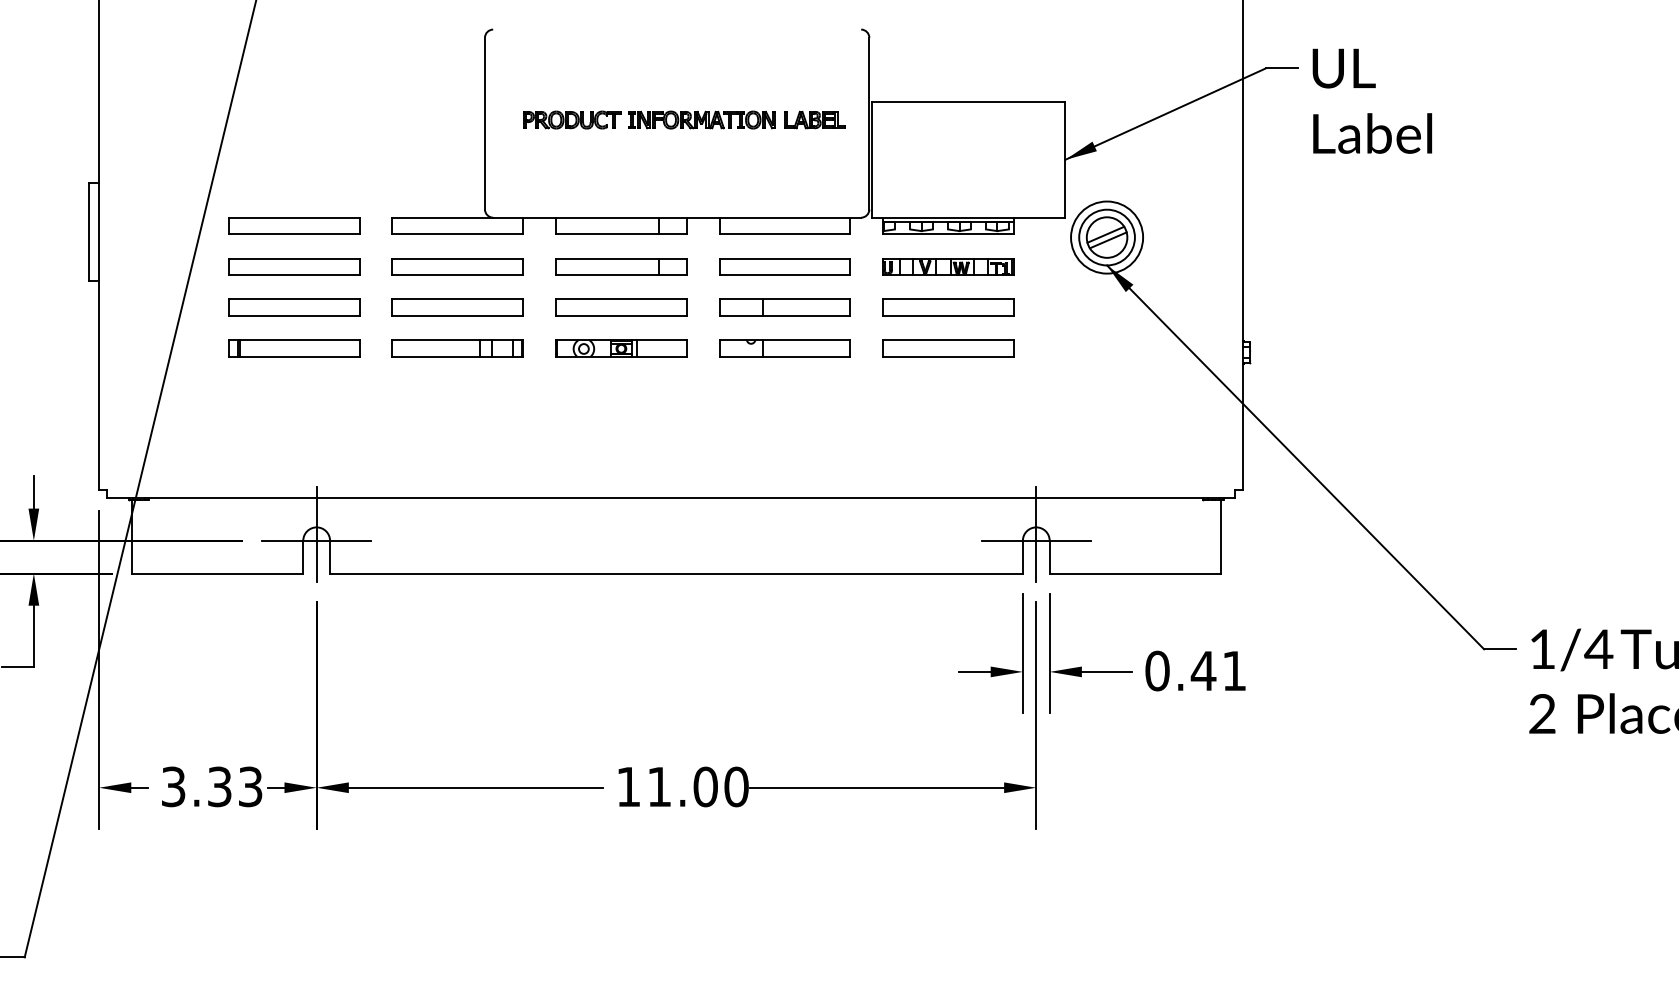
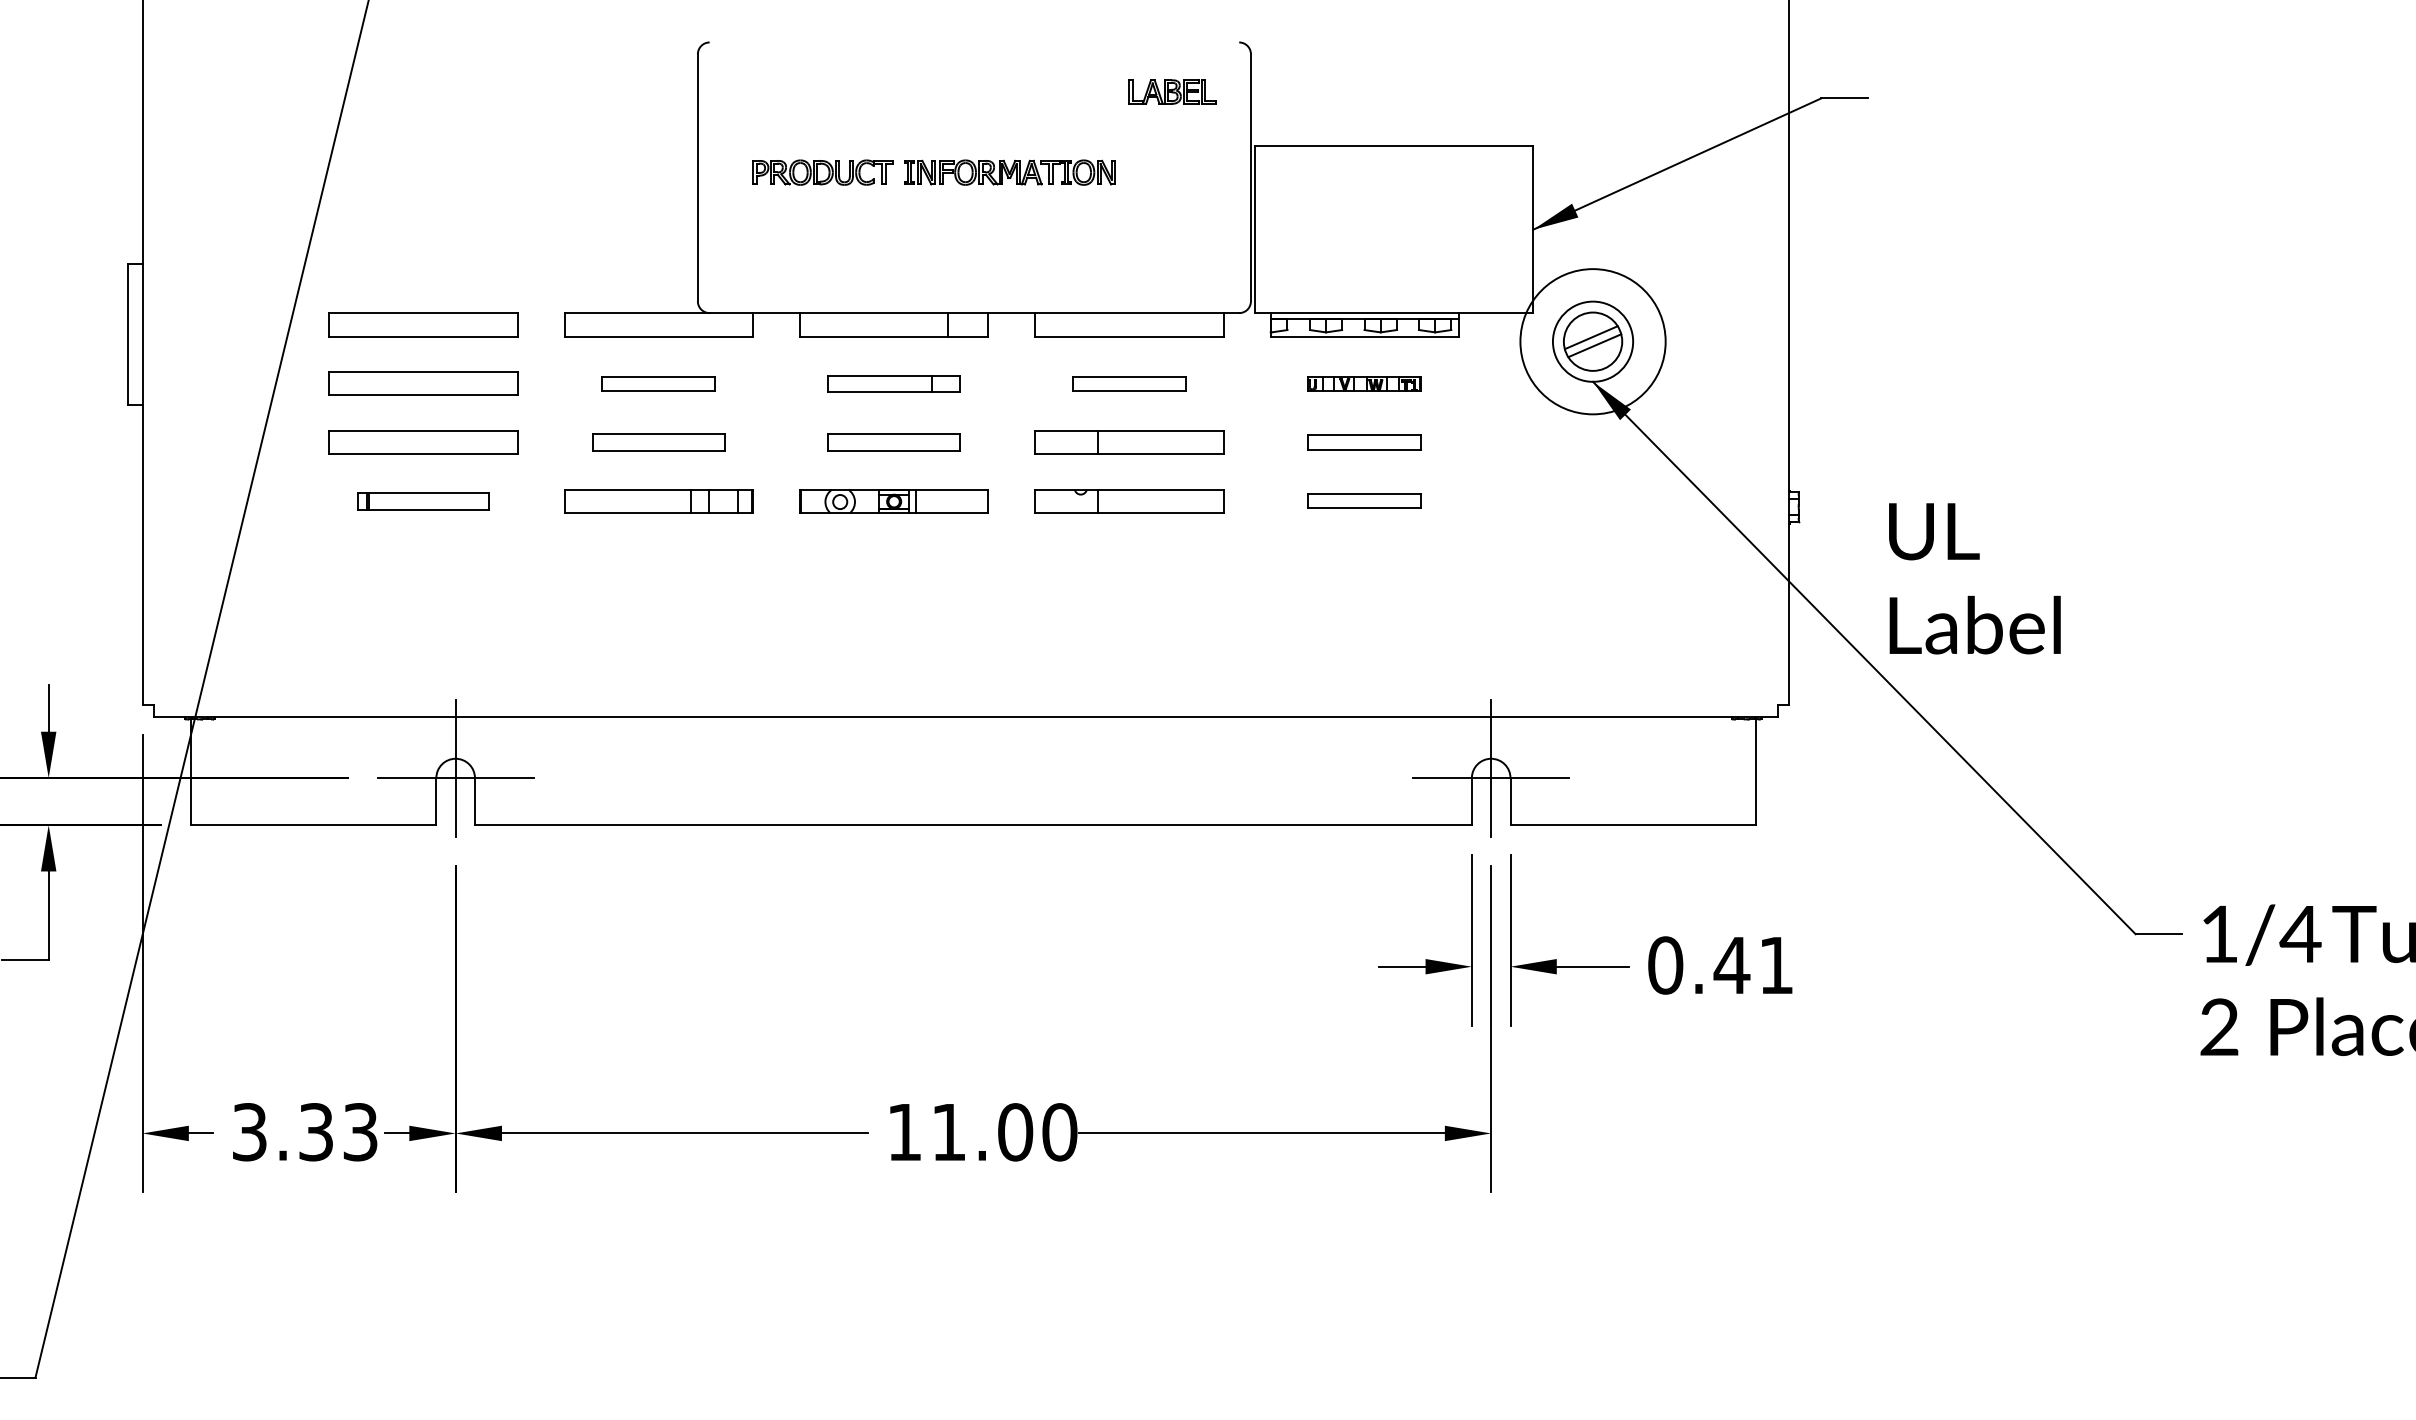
text: (1372, 100) -> (1974, 577), moved
part: (814, 119) -> (1172, 91), moved
circle: (1107, 237) -> (1593, 341), size x1.4
part: (457, 266) -> (658, 383), size x0.6
part: (621, 266) -> (894, 383), size x0.7
part: (784, 266) -> (1128, 383), size x0.6
part: (948, 266) -> (1364, 383), size x0.6
part: (457, 307) -> (658, 442), size x0.7
part: (621, 307) -> (894, 442), size x0.7
part: (948, 307) -> (1364, 442), size x0.6
part: (294, 348) -> (423, 501), size x0.7
part: (948, 348) -> (1364, 501), size x0.6

